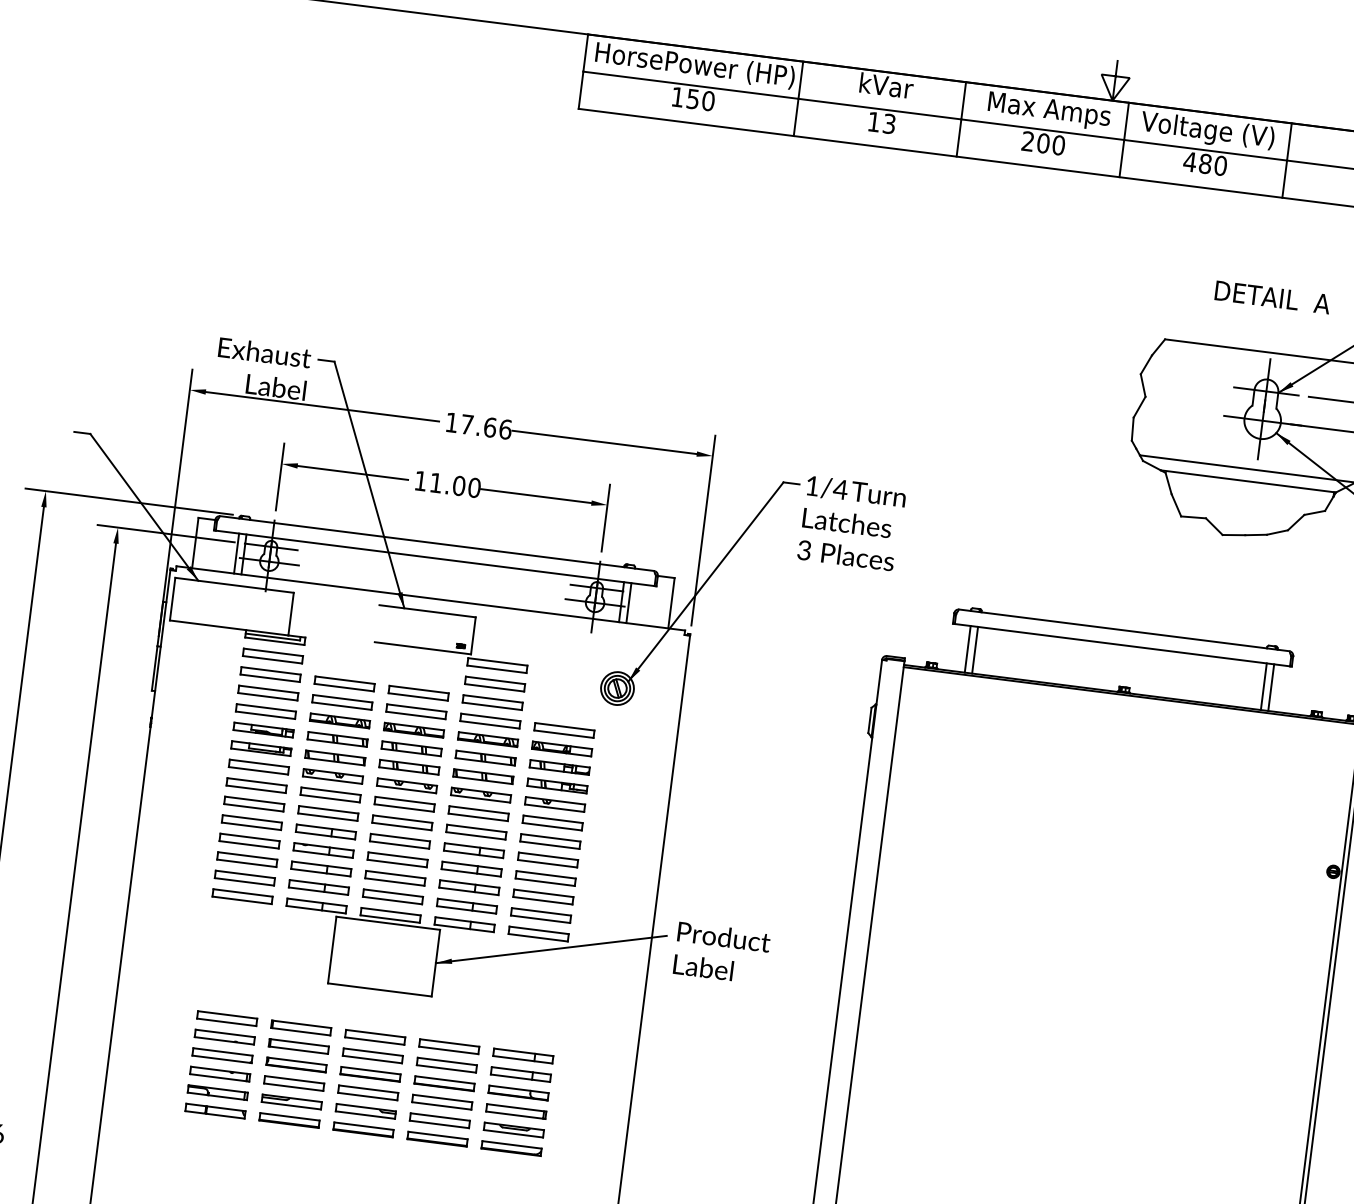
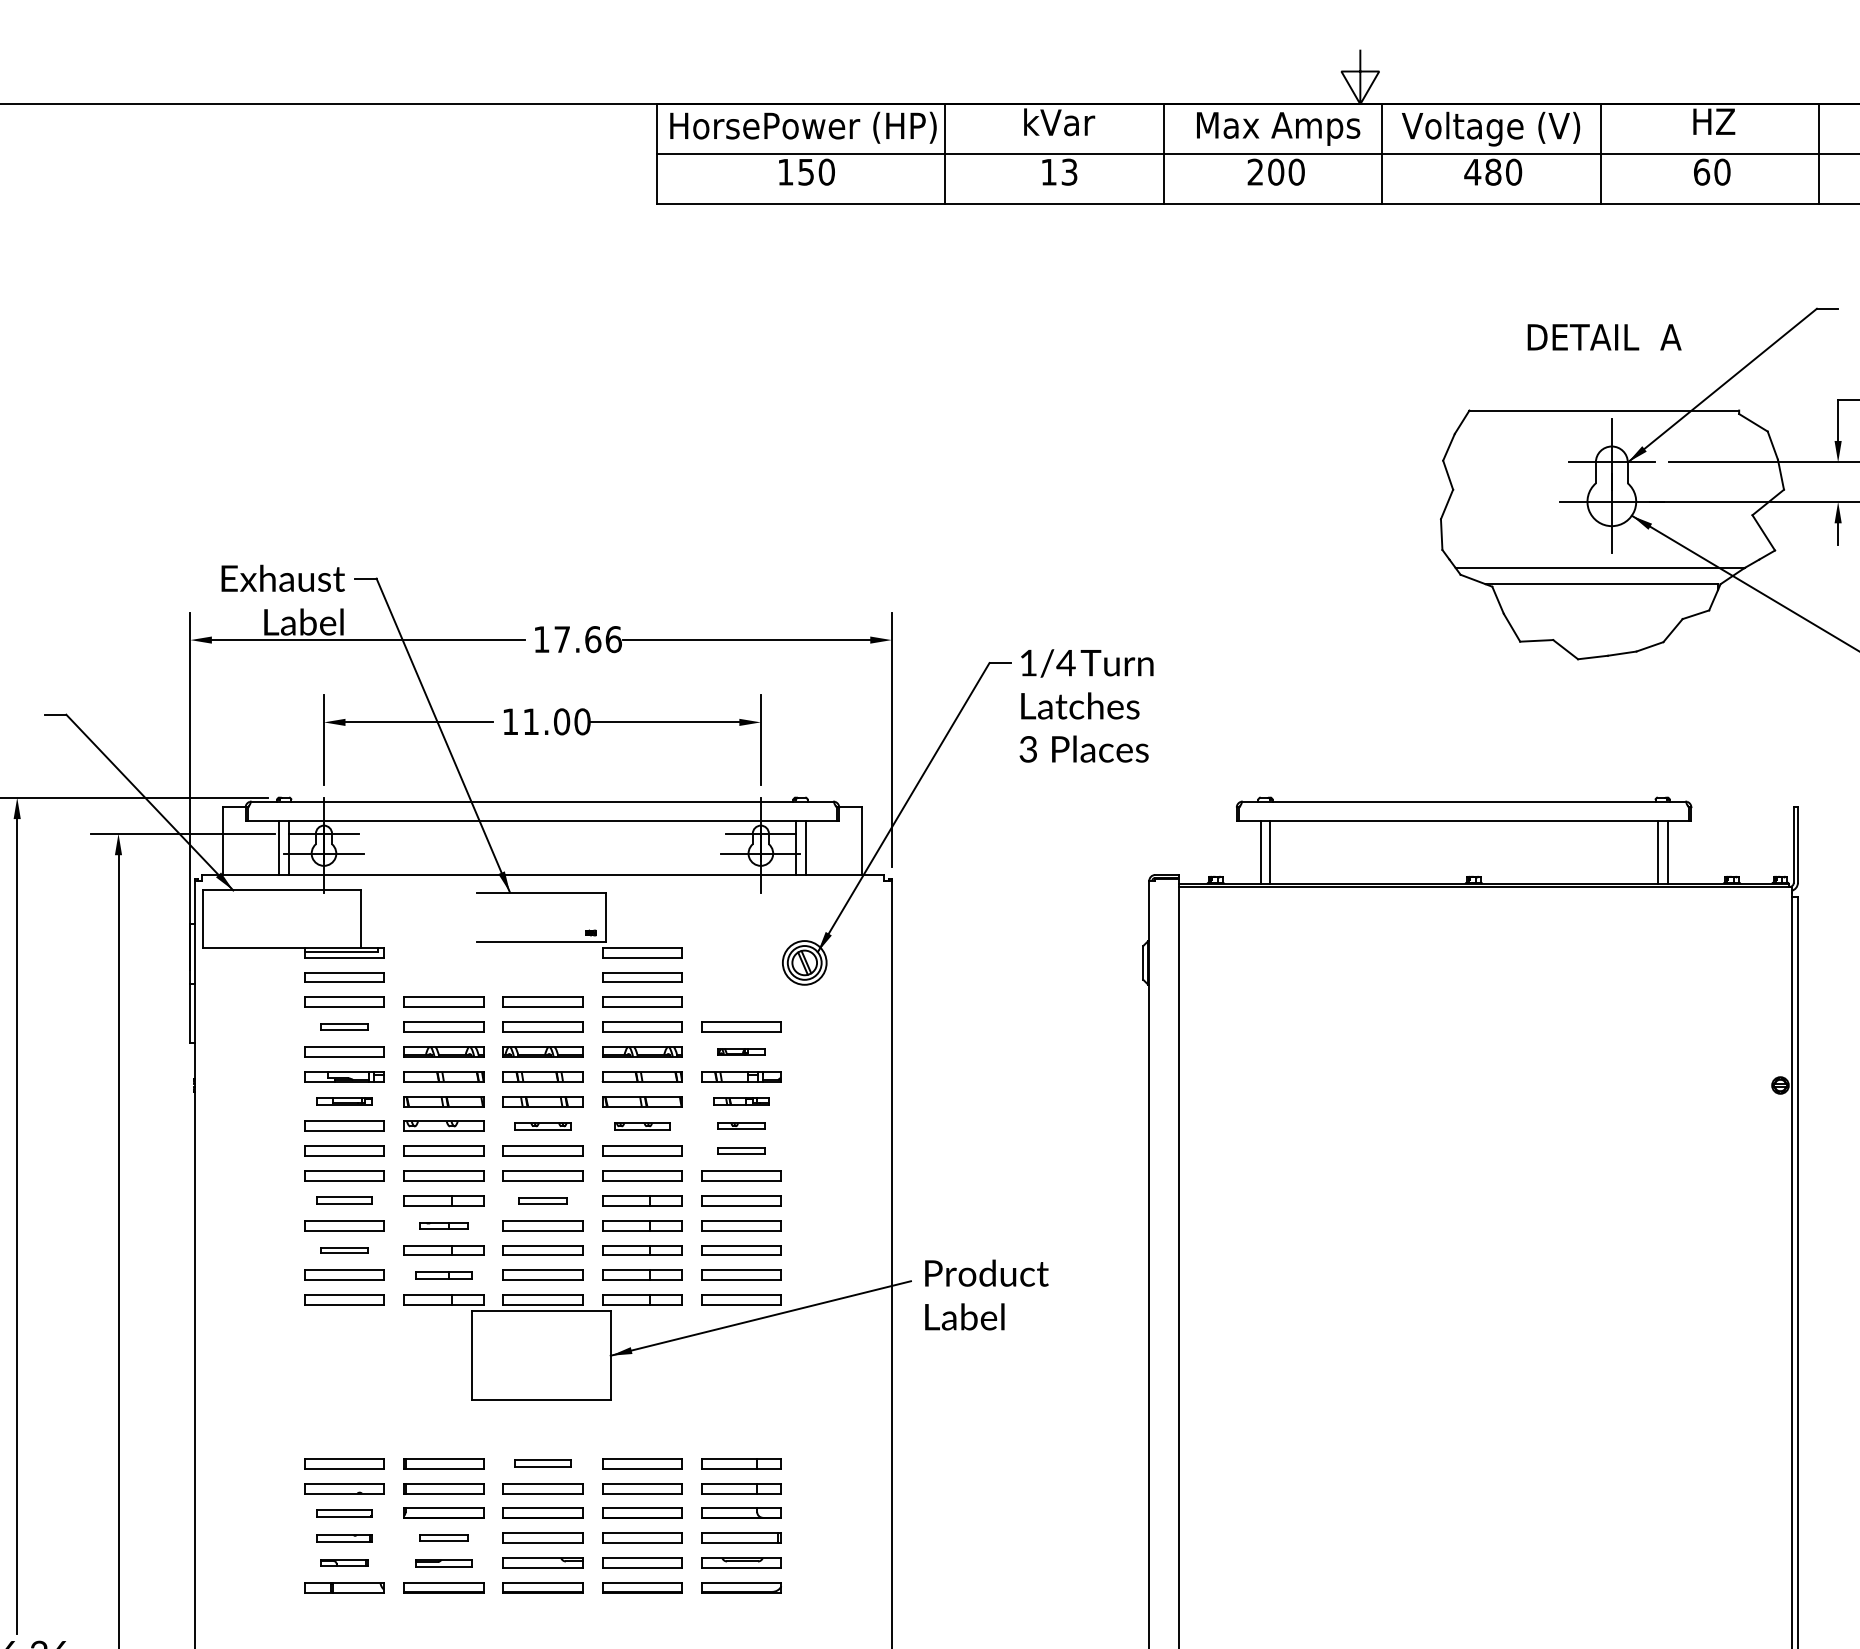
part: (268, 692) -> (344, 1026), size x0.6
part: (261, 748) -> (344, 1101), size x0.7
part: (562, 748) -> (741, 1051), size x0.6
part: (406, 785) -> (542, 1125), size x0.7
part: (557, 785) -> (741, 1101), size x0.7
part: (481, 794) -> (642, 1125), size x0.7
part: (555, 803) -> (741, 1125), size x0.6
part: (251, 822) -> (344, 1200), size x0.7
part: (552, 822) -> (741, 1150), size x0.6
part: (399, 841) -> (542, 1200), size x0.6
part: (323, 850) -> (443, 1225), size x0.6
part: (247, 859) -> (344, 1250), size x0.6
part: (318, 886) -> (443, 1274), size x0.7
part: (374, 1037) -> (542, 1463), size x0.7
part: (222, 1054) -> (344, 1512), size x0.7
part: (220, 1073) -> (344, 1537), size x0.7
part: (294, 1082) -> (443, 1537), size x0.6
part: (217, 1092) -> (344, 1562), size x0.6
part: (291, 1101) -> (443, 1562), size x0.7

